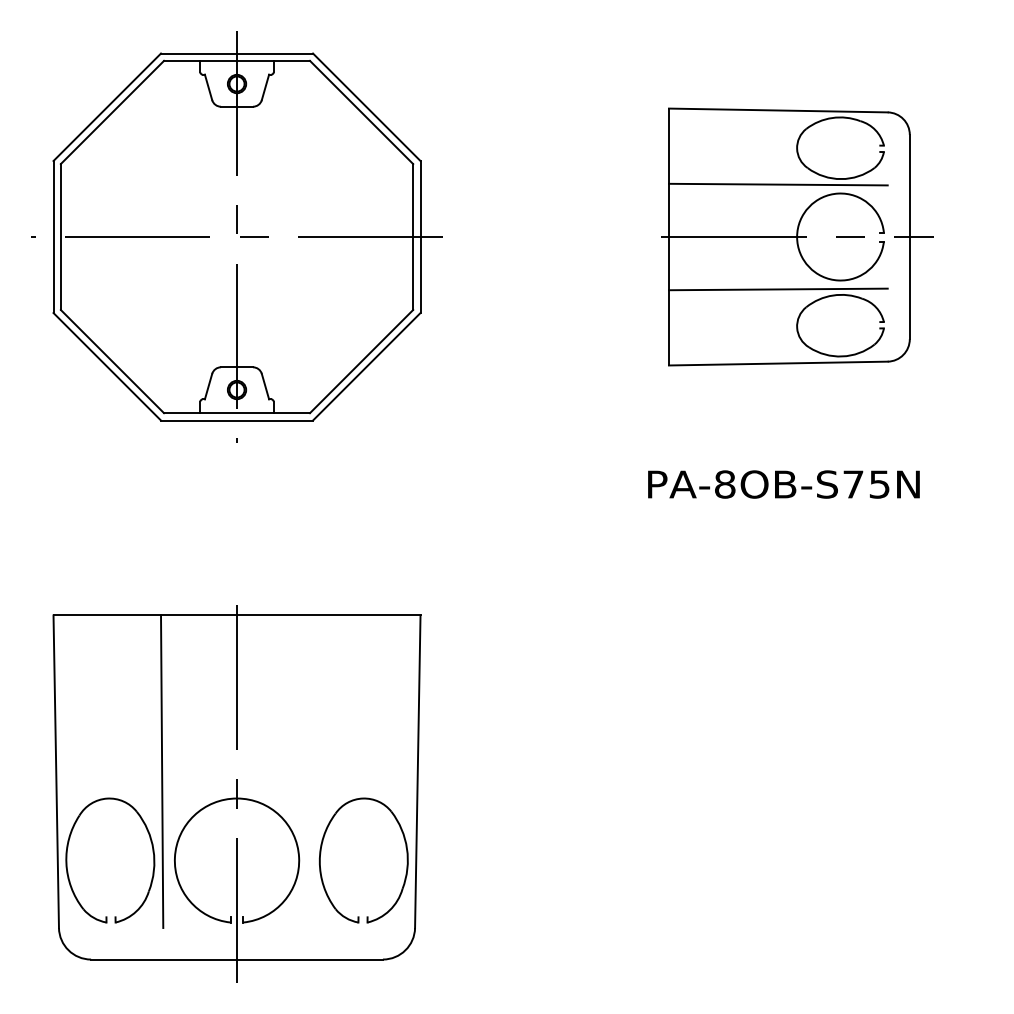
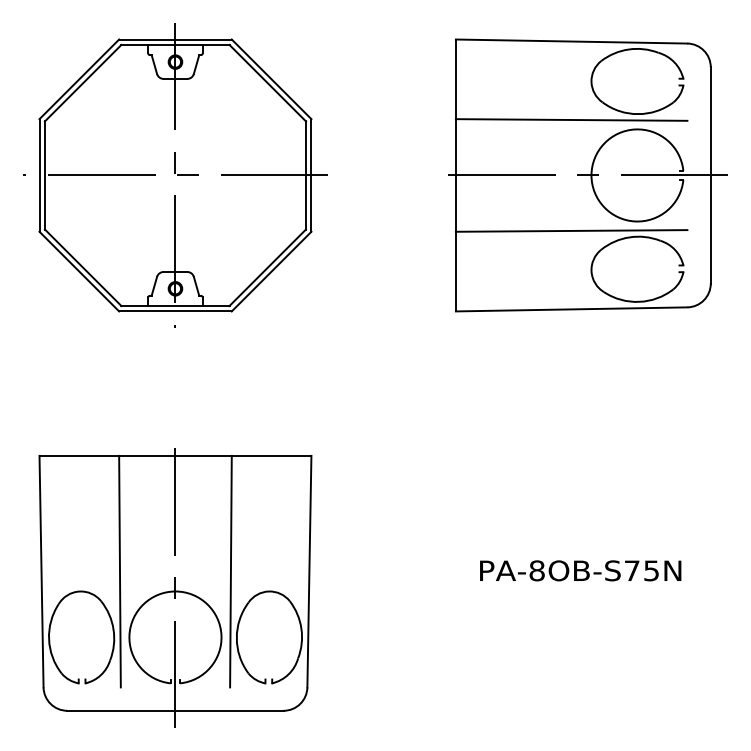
part: (793, 237) -> (587, 175), size x1.43
text: (783, 484) -> (580, 570), moved
line: (311, 771) -> (230, 571), added

